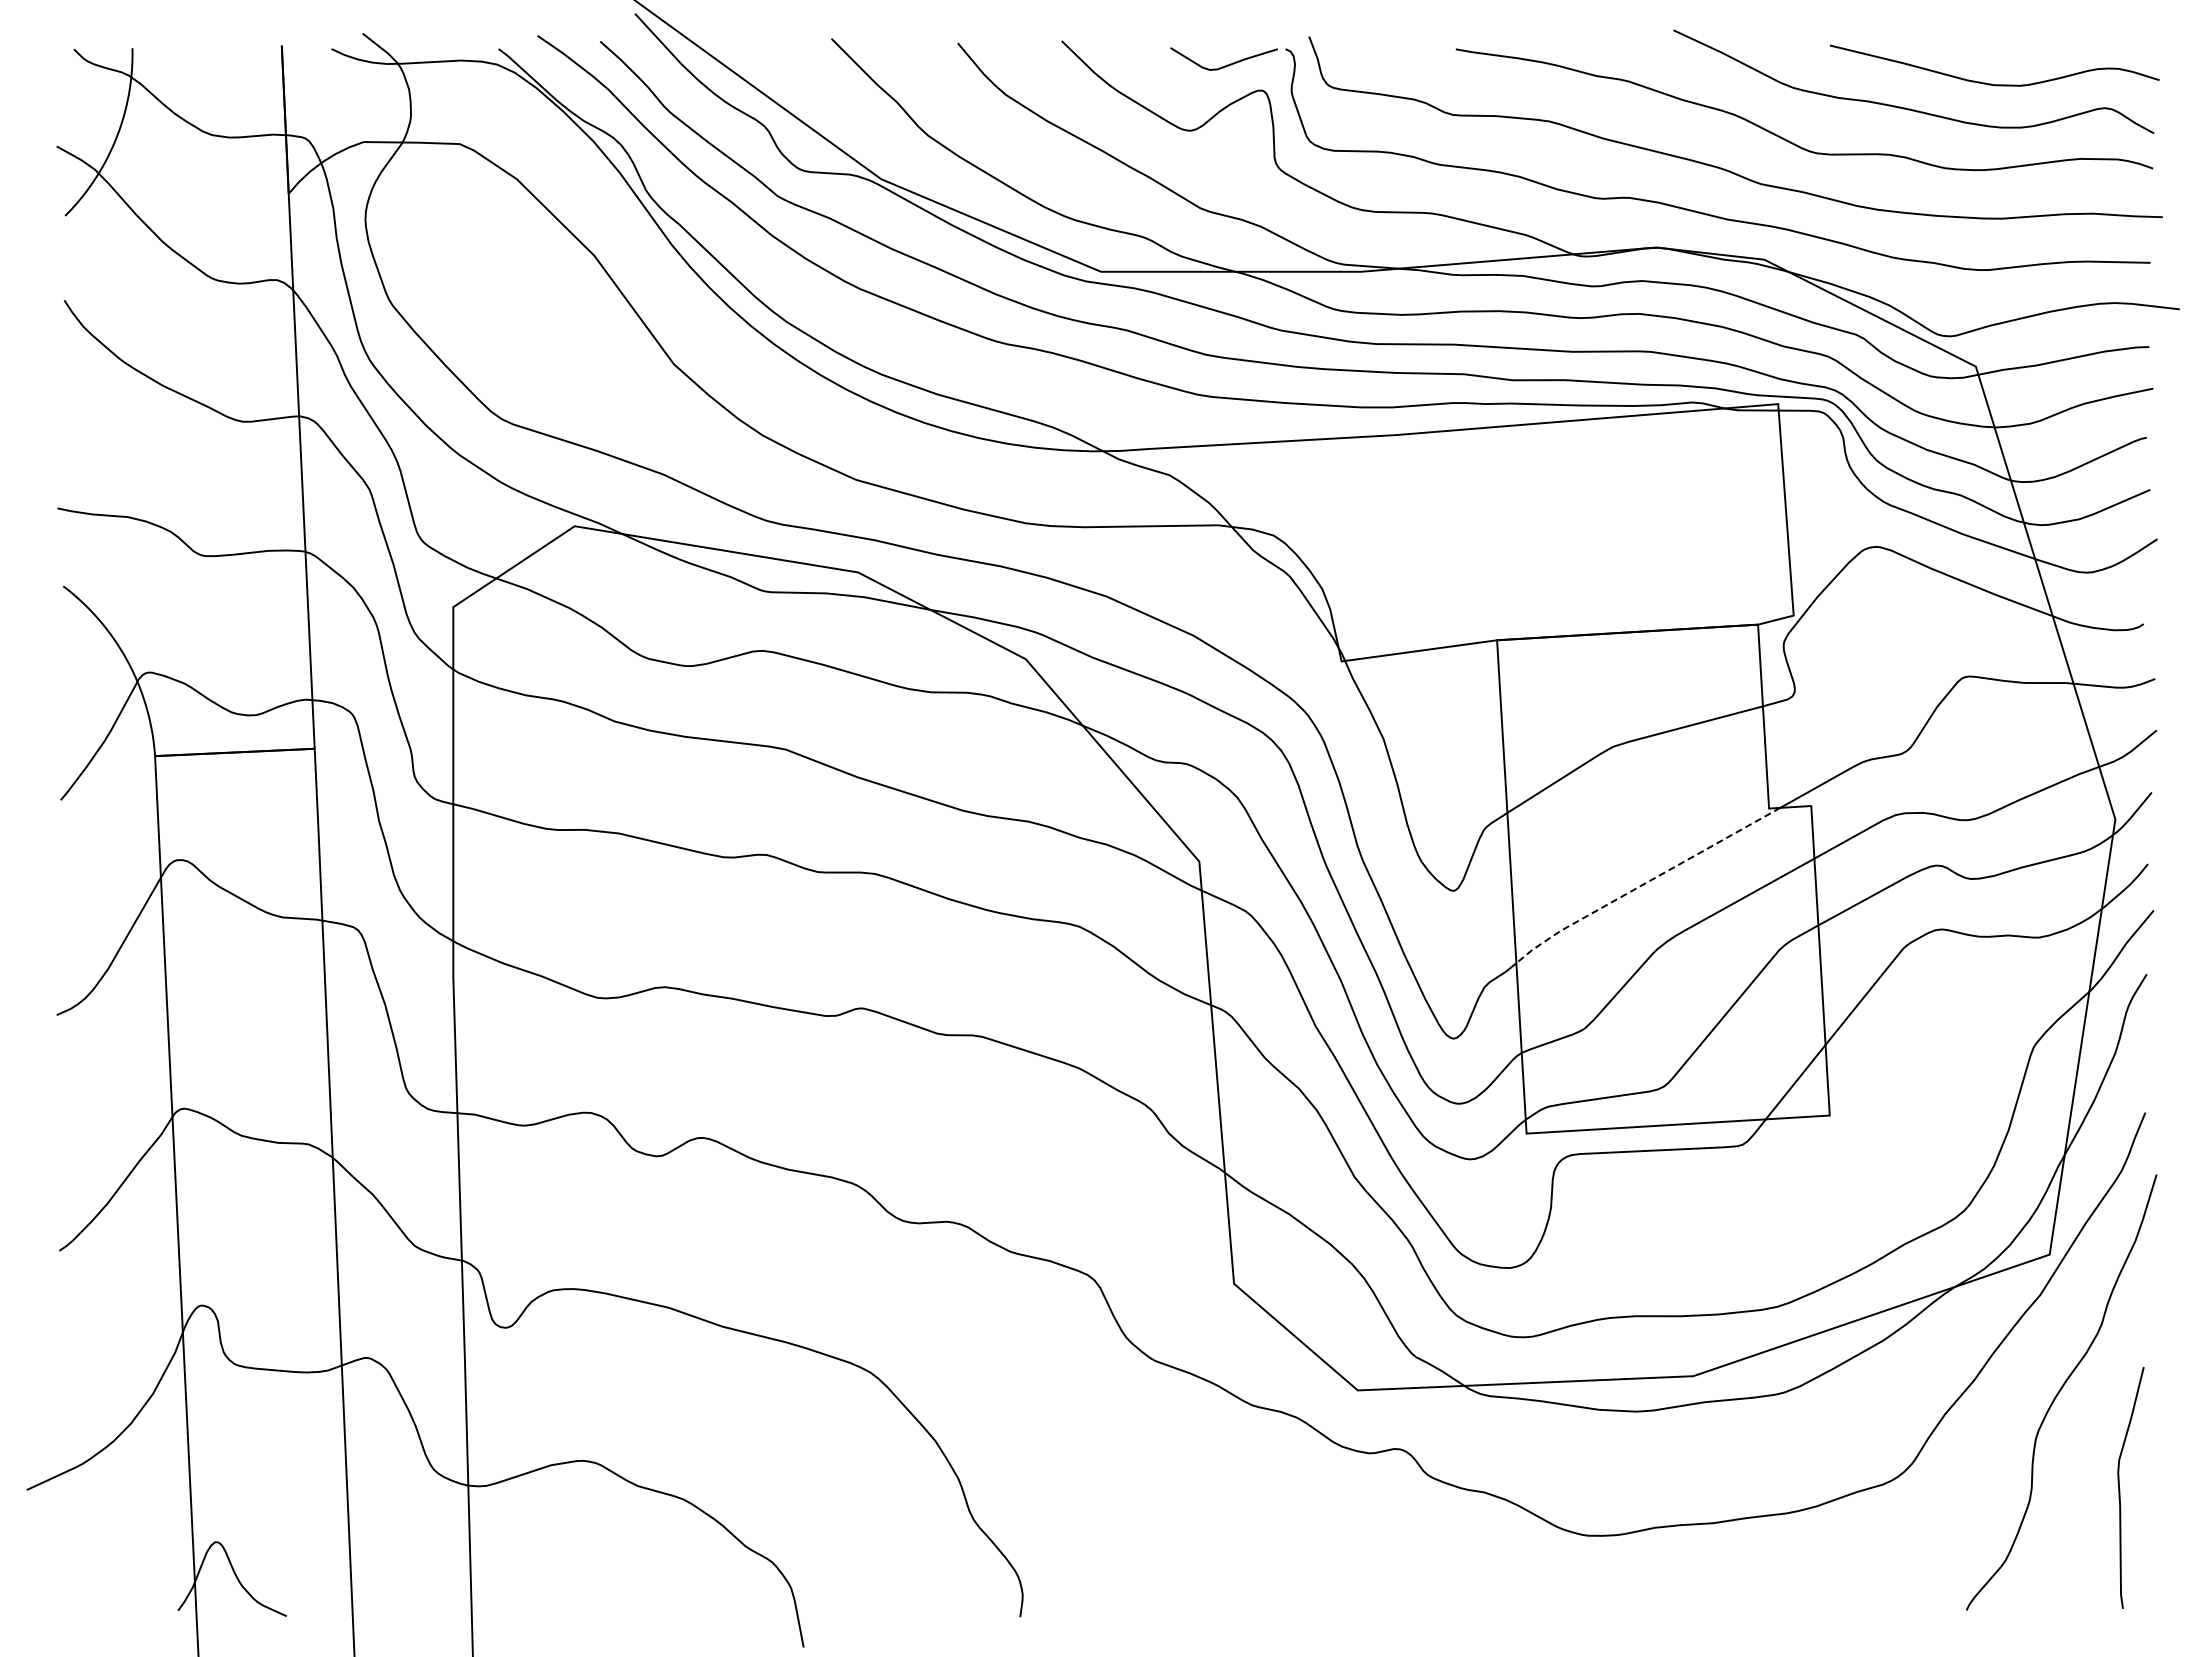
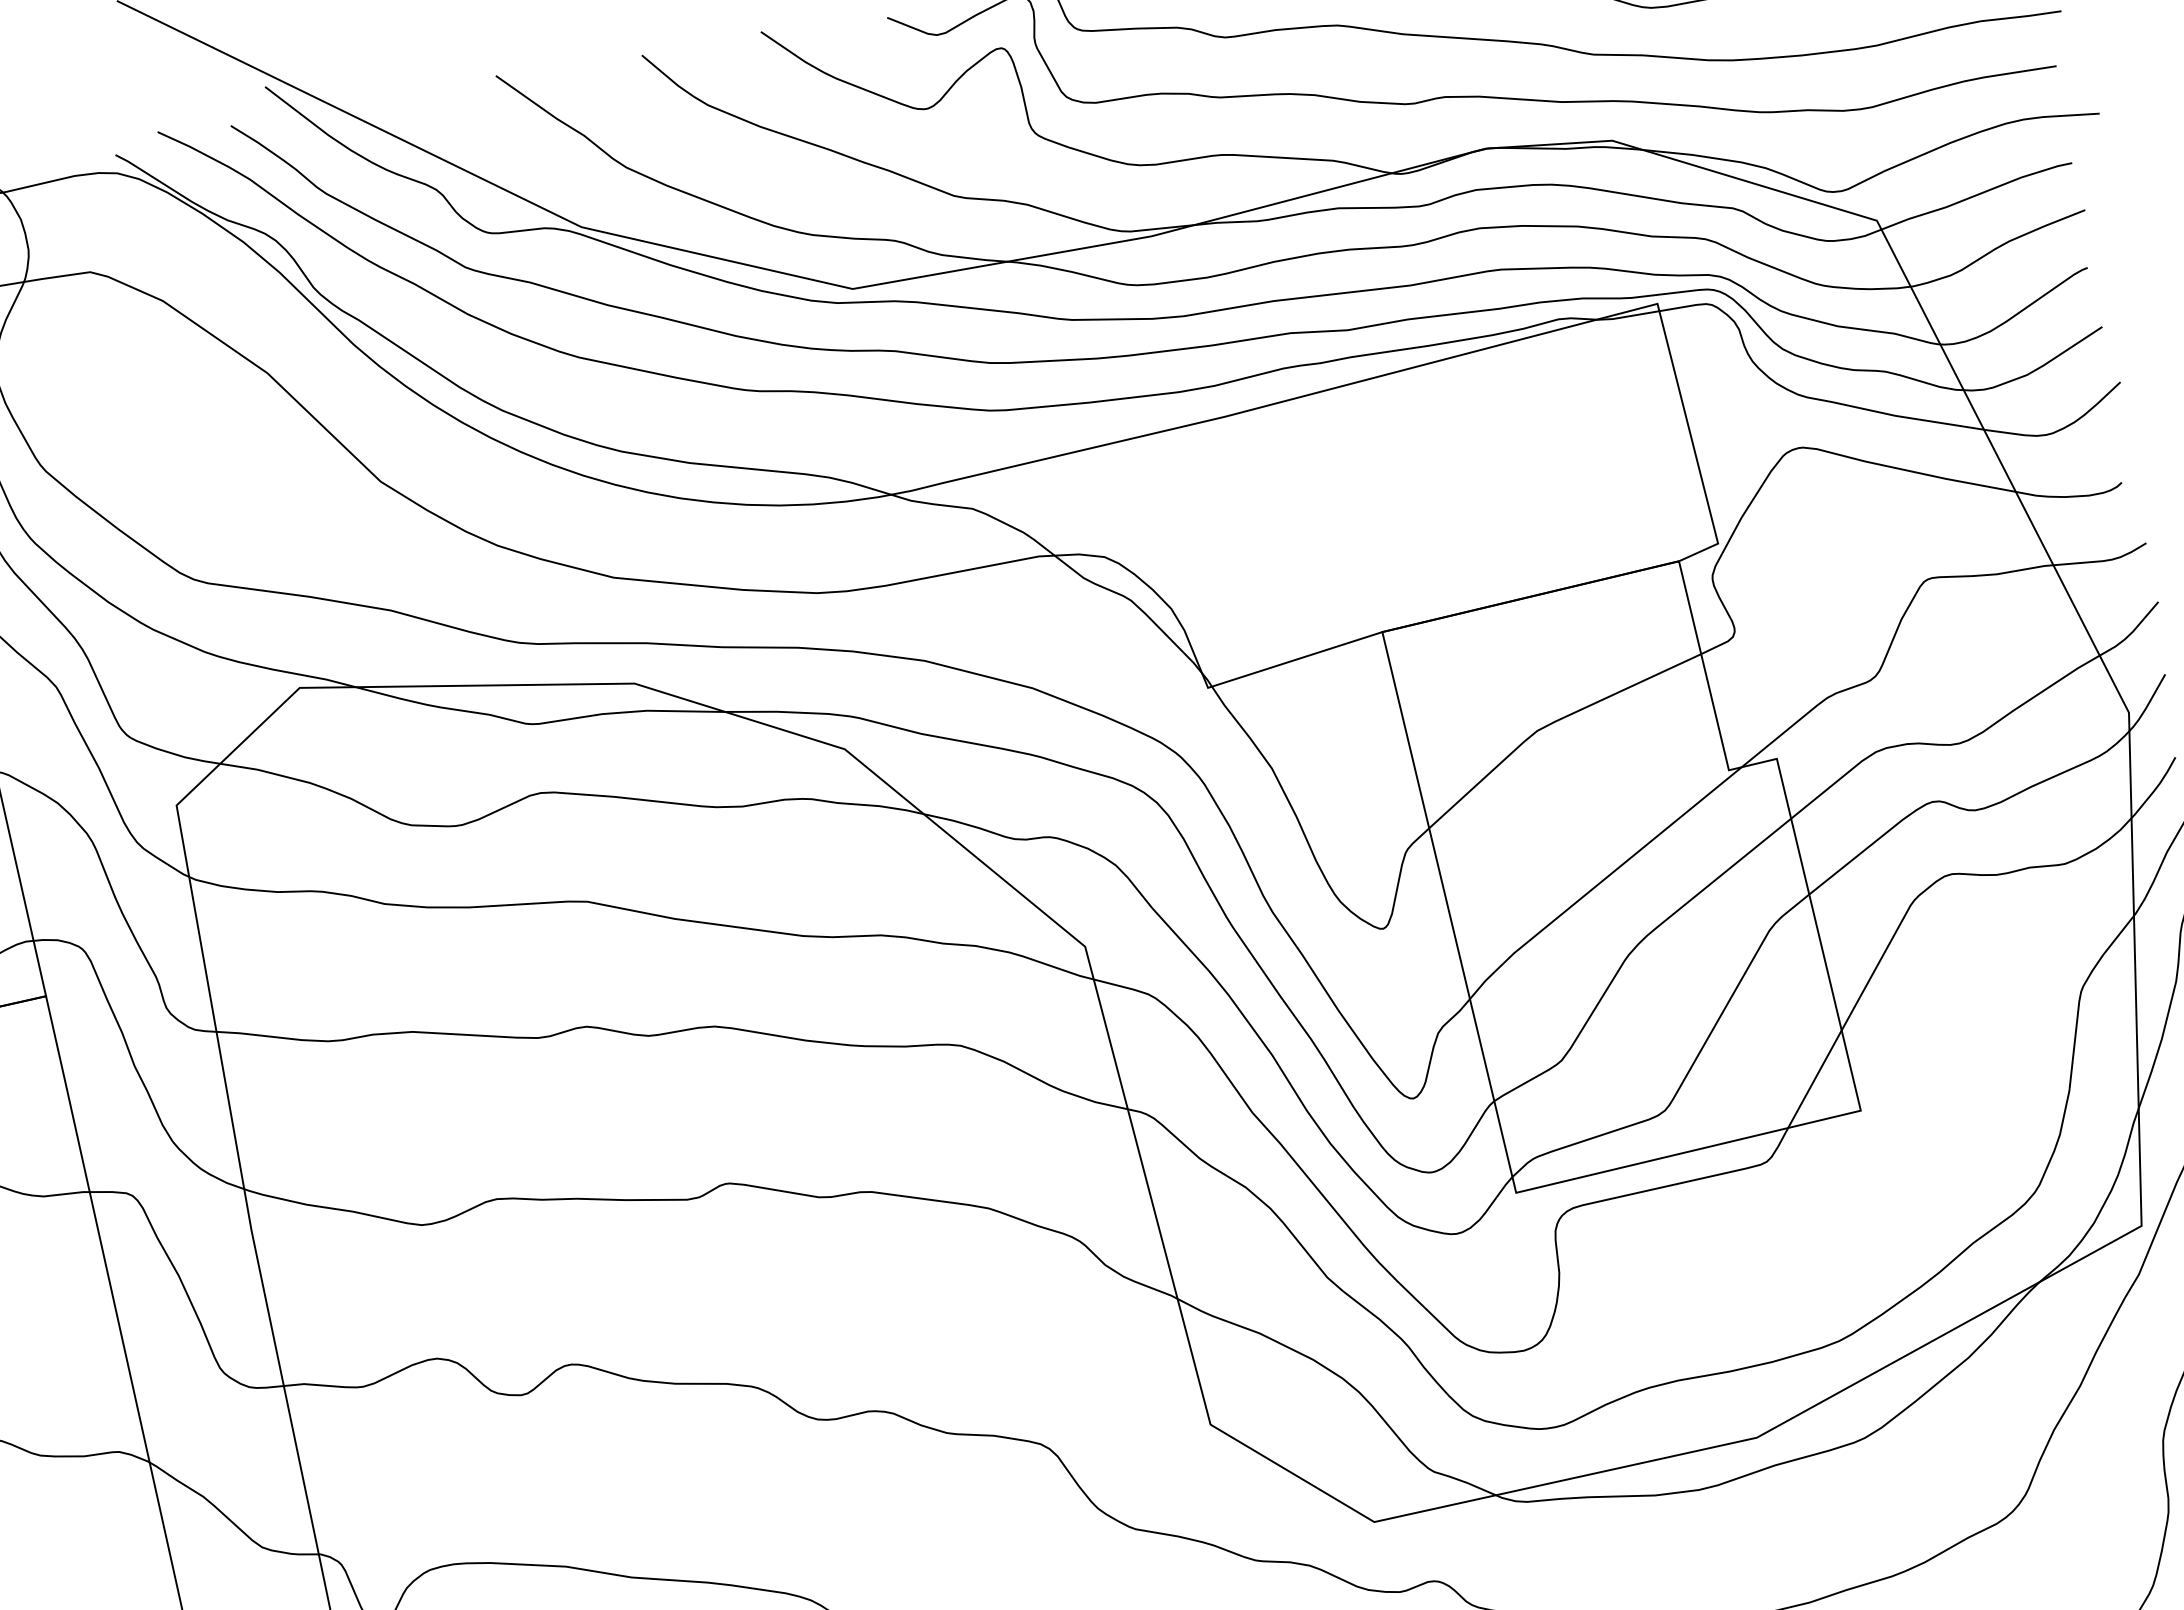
line: (1645, 883) -> (1602, 881), dashed -> solid

